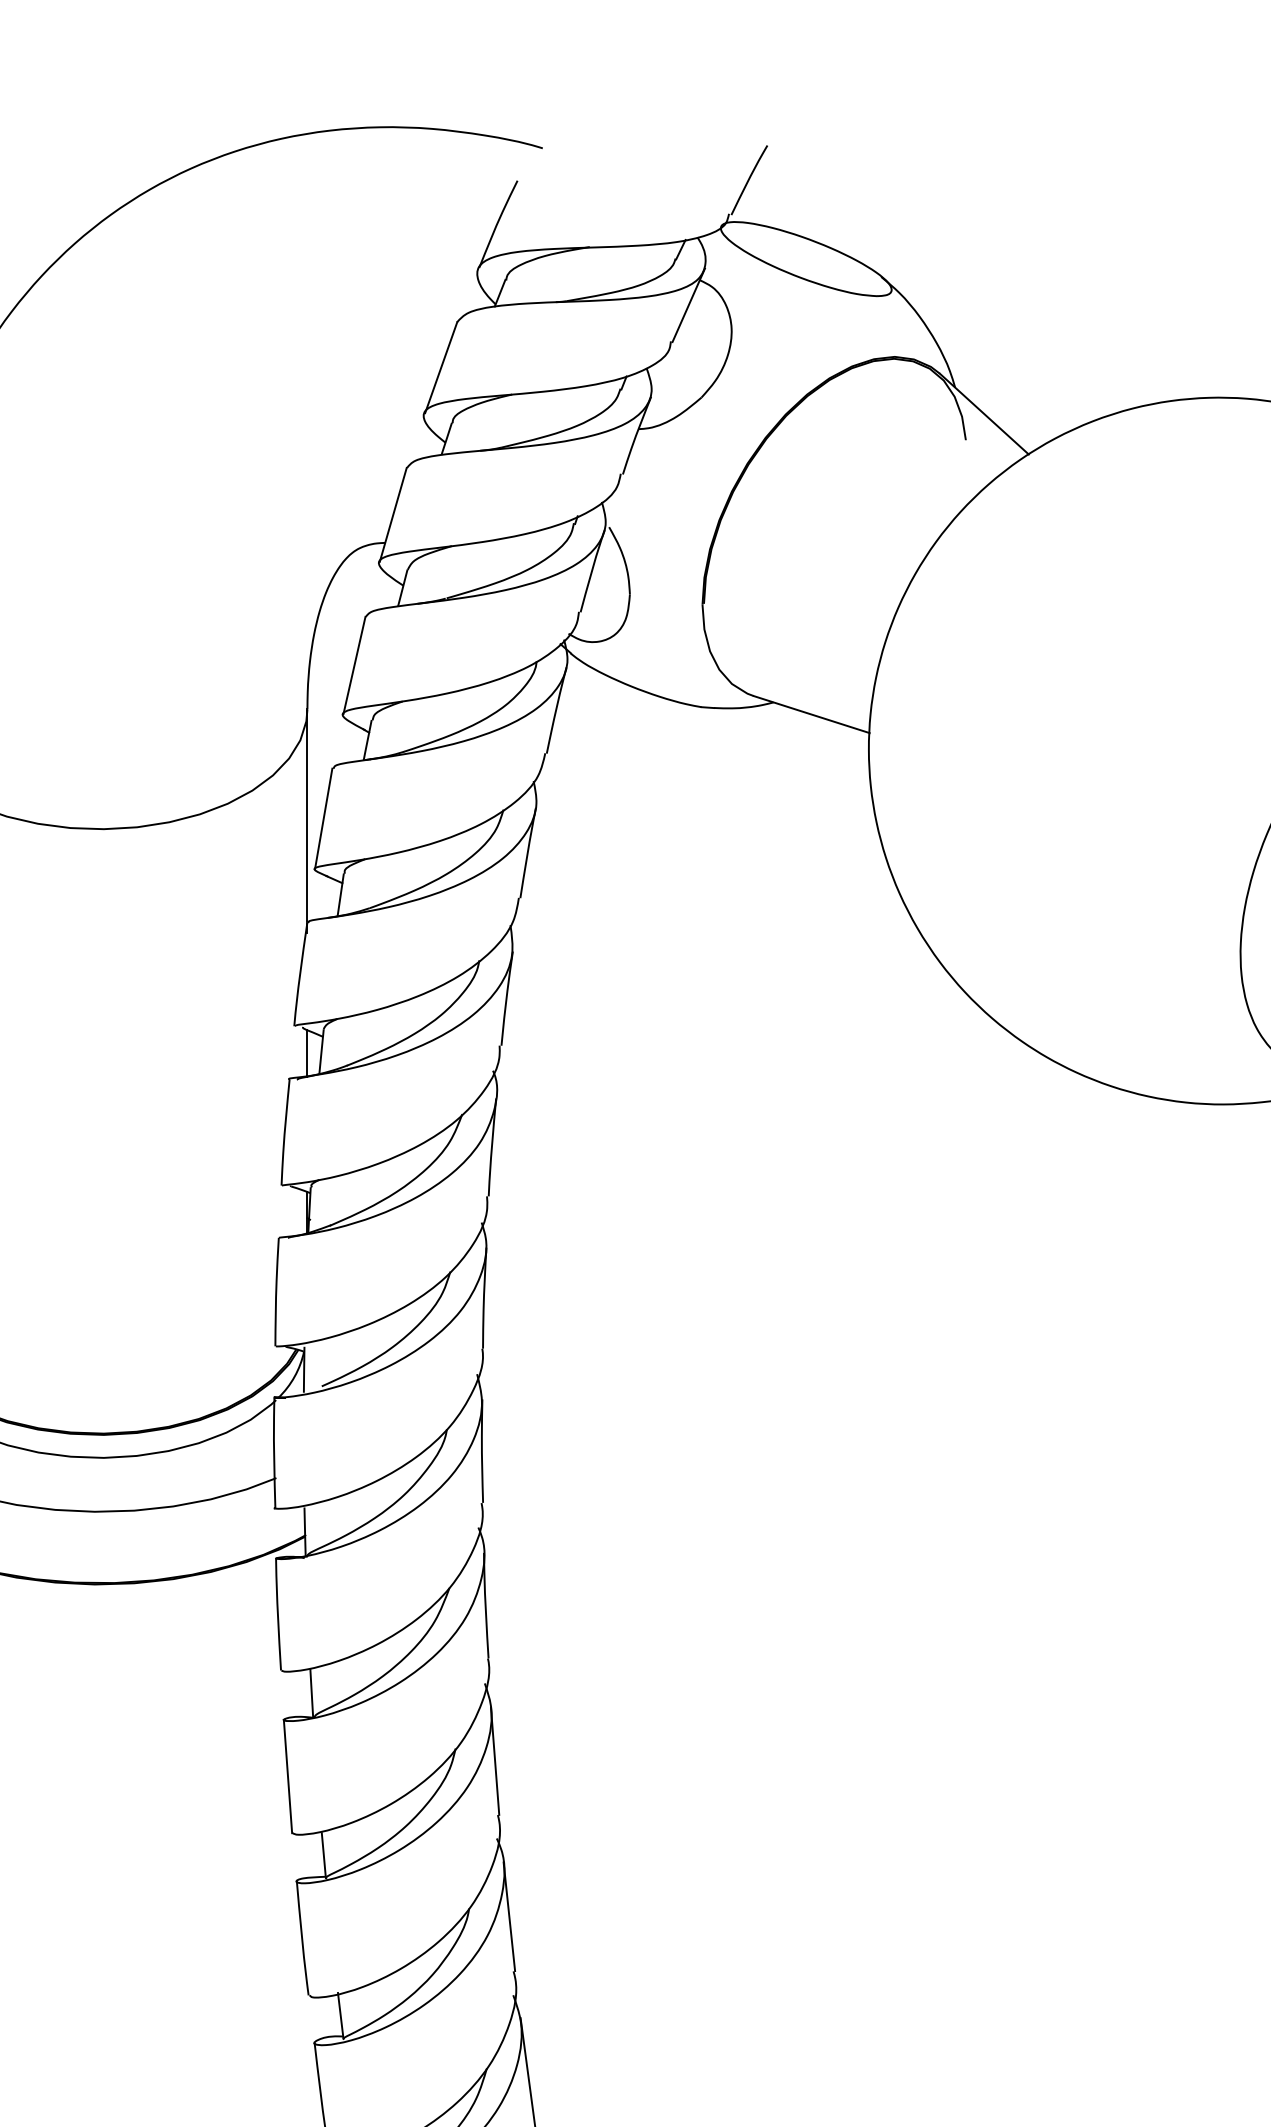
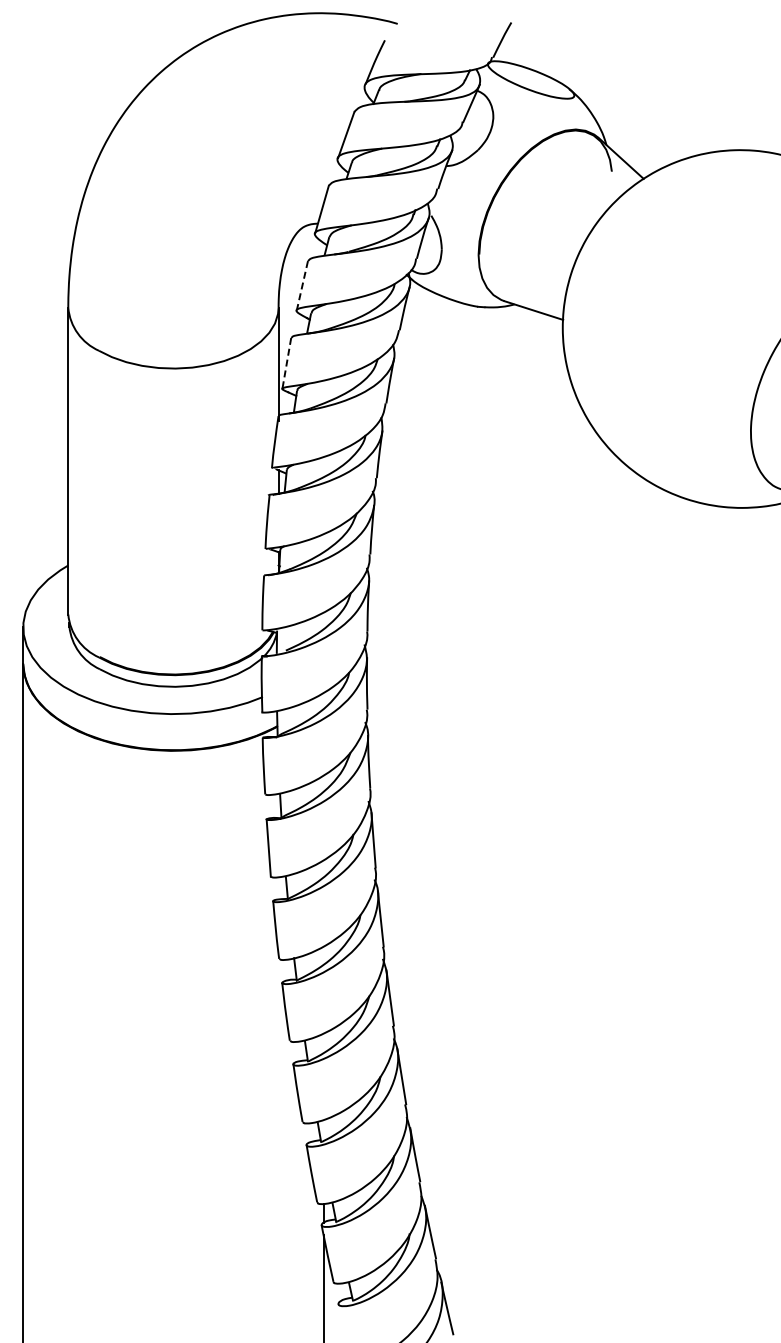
line: (354, 667) -> (302, 286), solid -> dashed
line: (323, 819) -> (286, 363), solid -> dashed

